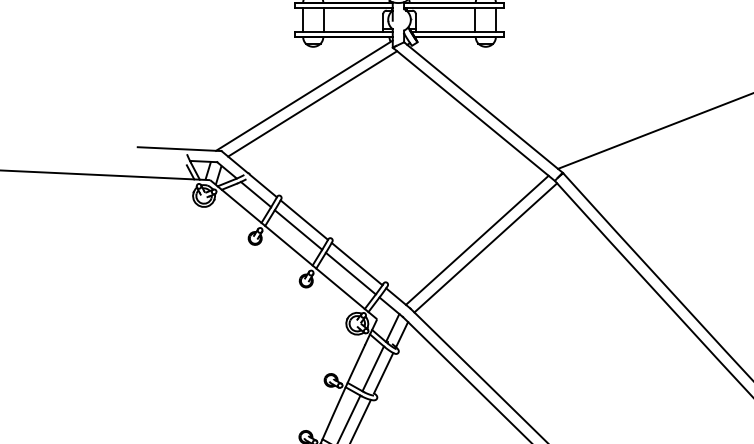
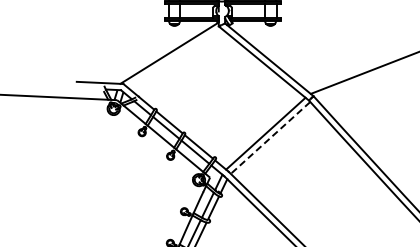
line: (313, 103) -> (174, 57), removed
line: (485, 247) -> (270, 137), solid -> dashed

